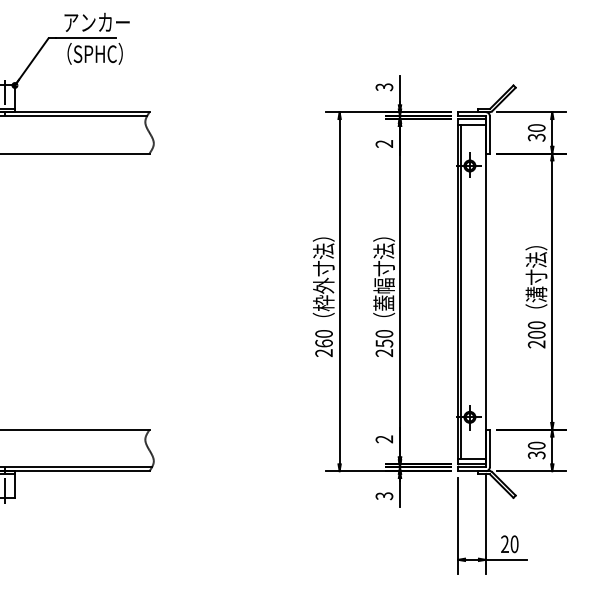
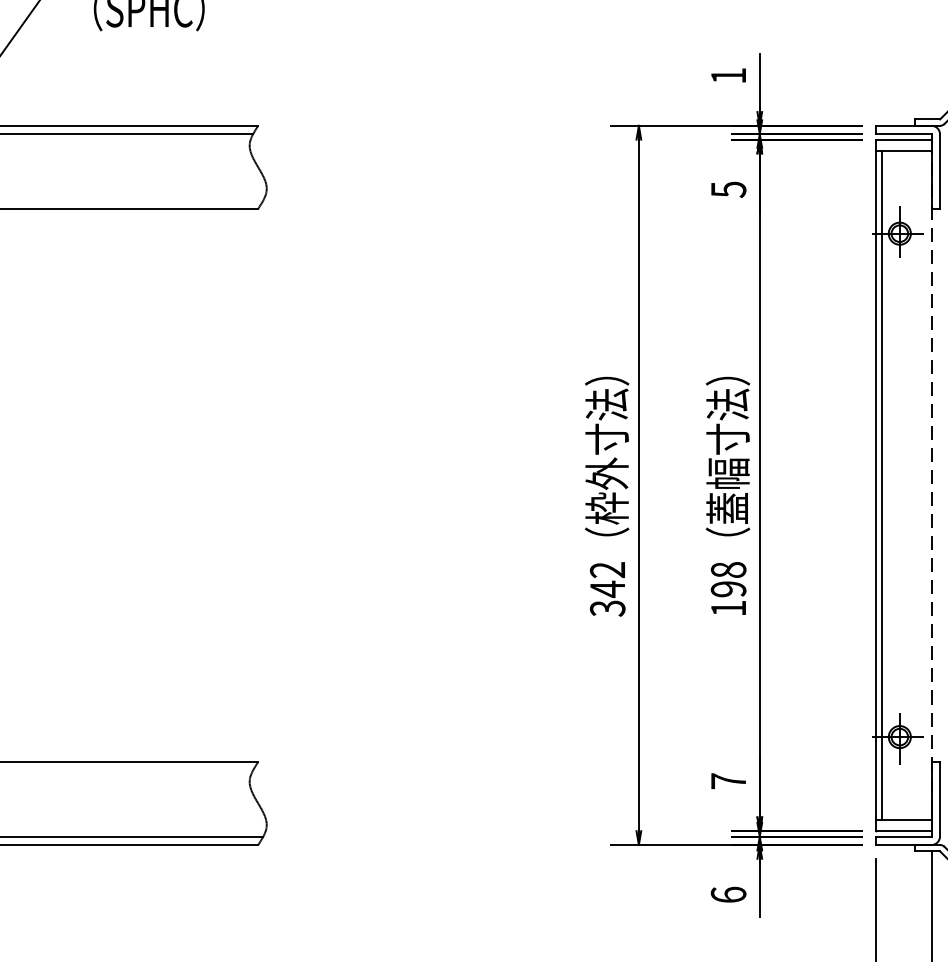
text: (384, 87) -> (728, 76), 3 -> 1
text: (384, 143) -> (728, 188), 2 -> 5
line: (485, 291) -> (931, 485), solid -> dashed
text: (323, 343) -> (606, 589), 260 -> 342
text: (384, 343) -> (728, 589), 250 -> 198
text: (384, 439) -> (728, 781), 2 -> 7
text: (384, 496) -> (728, 895), 3 -> 6

